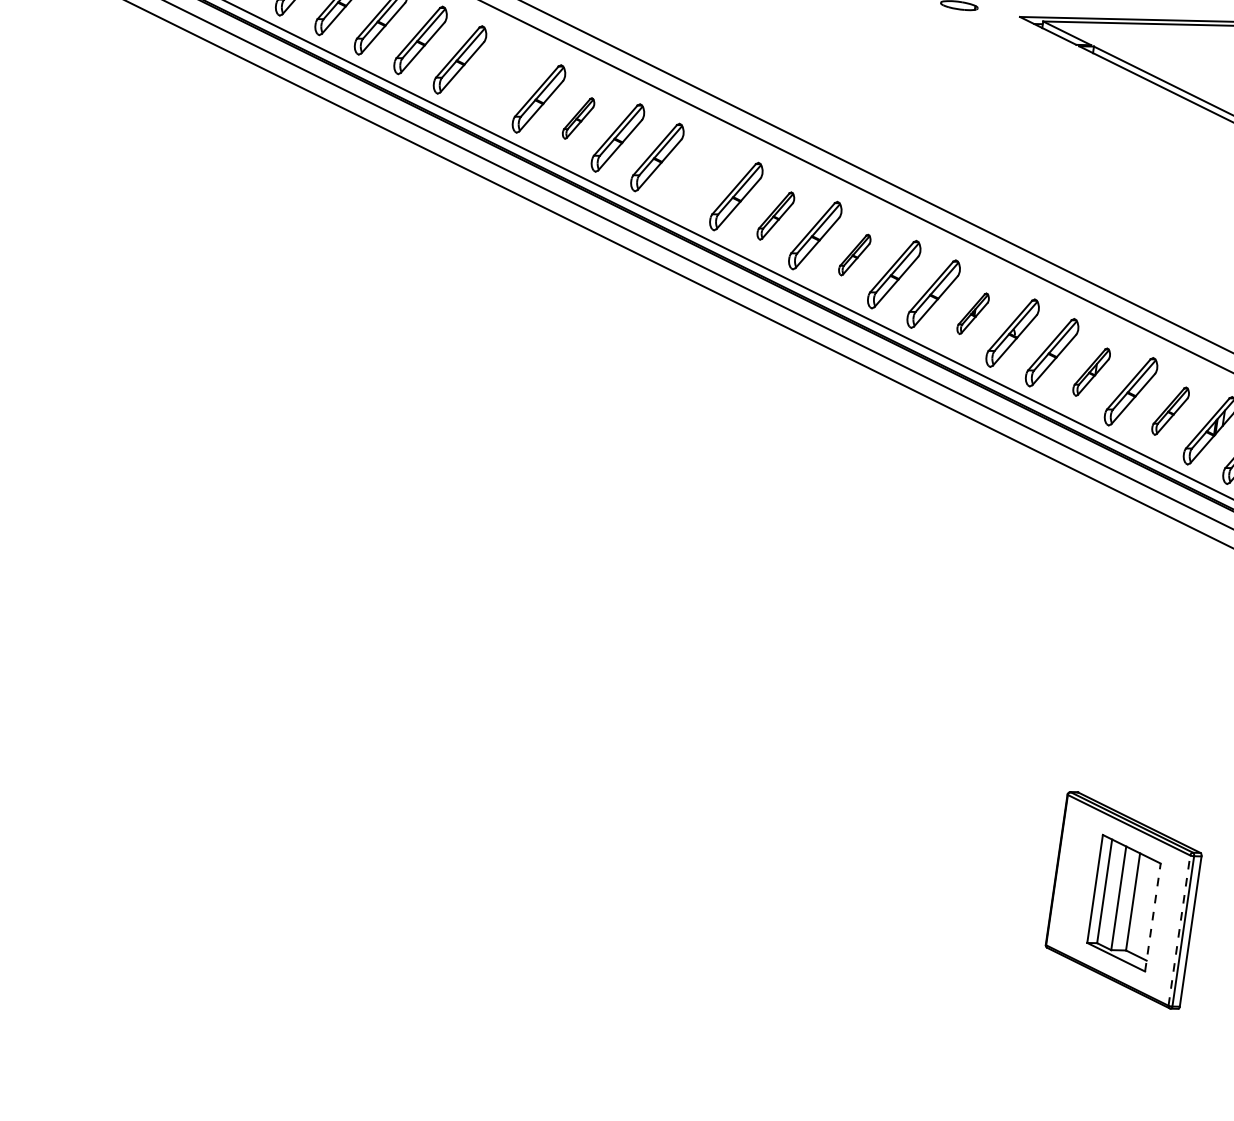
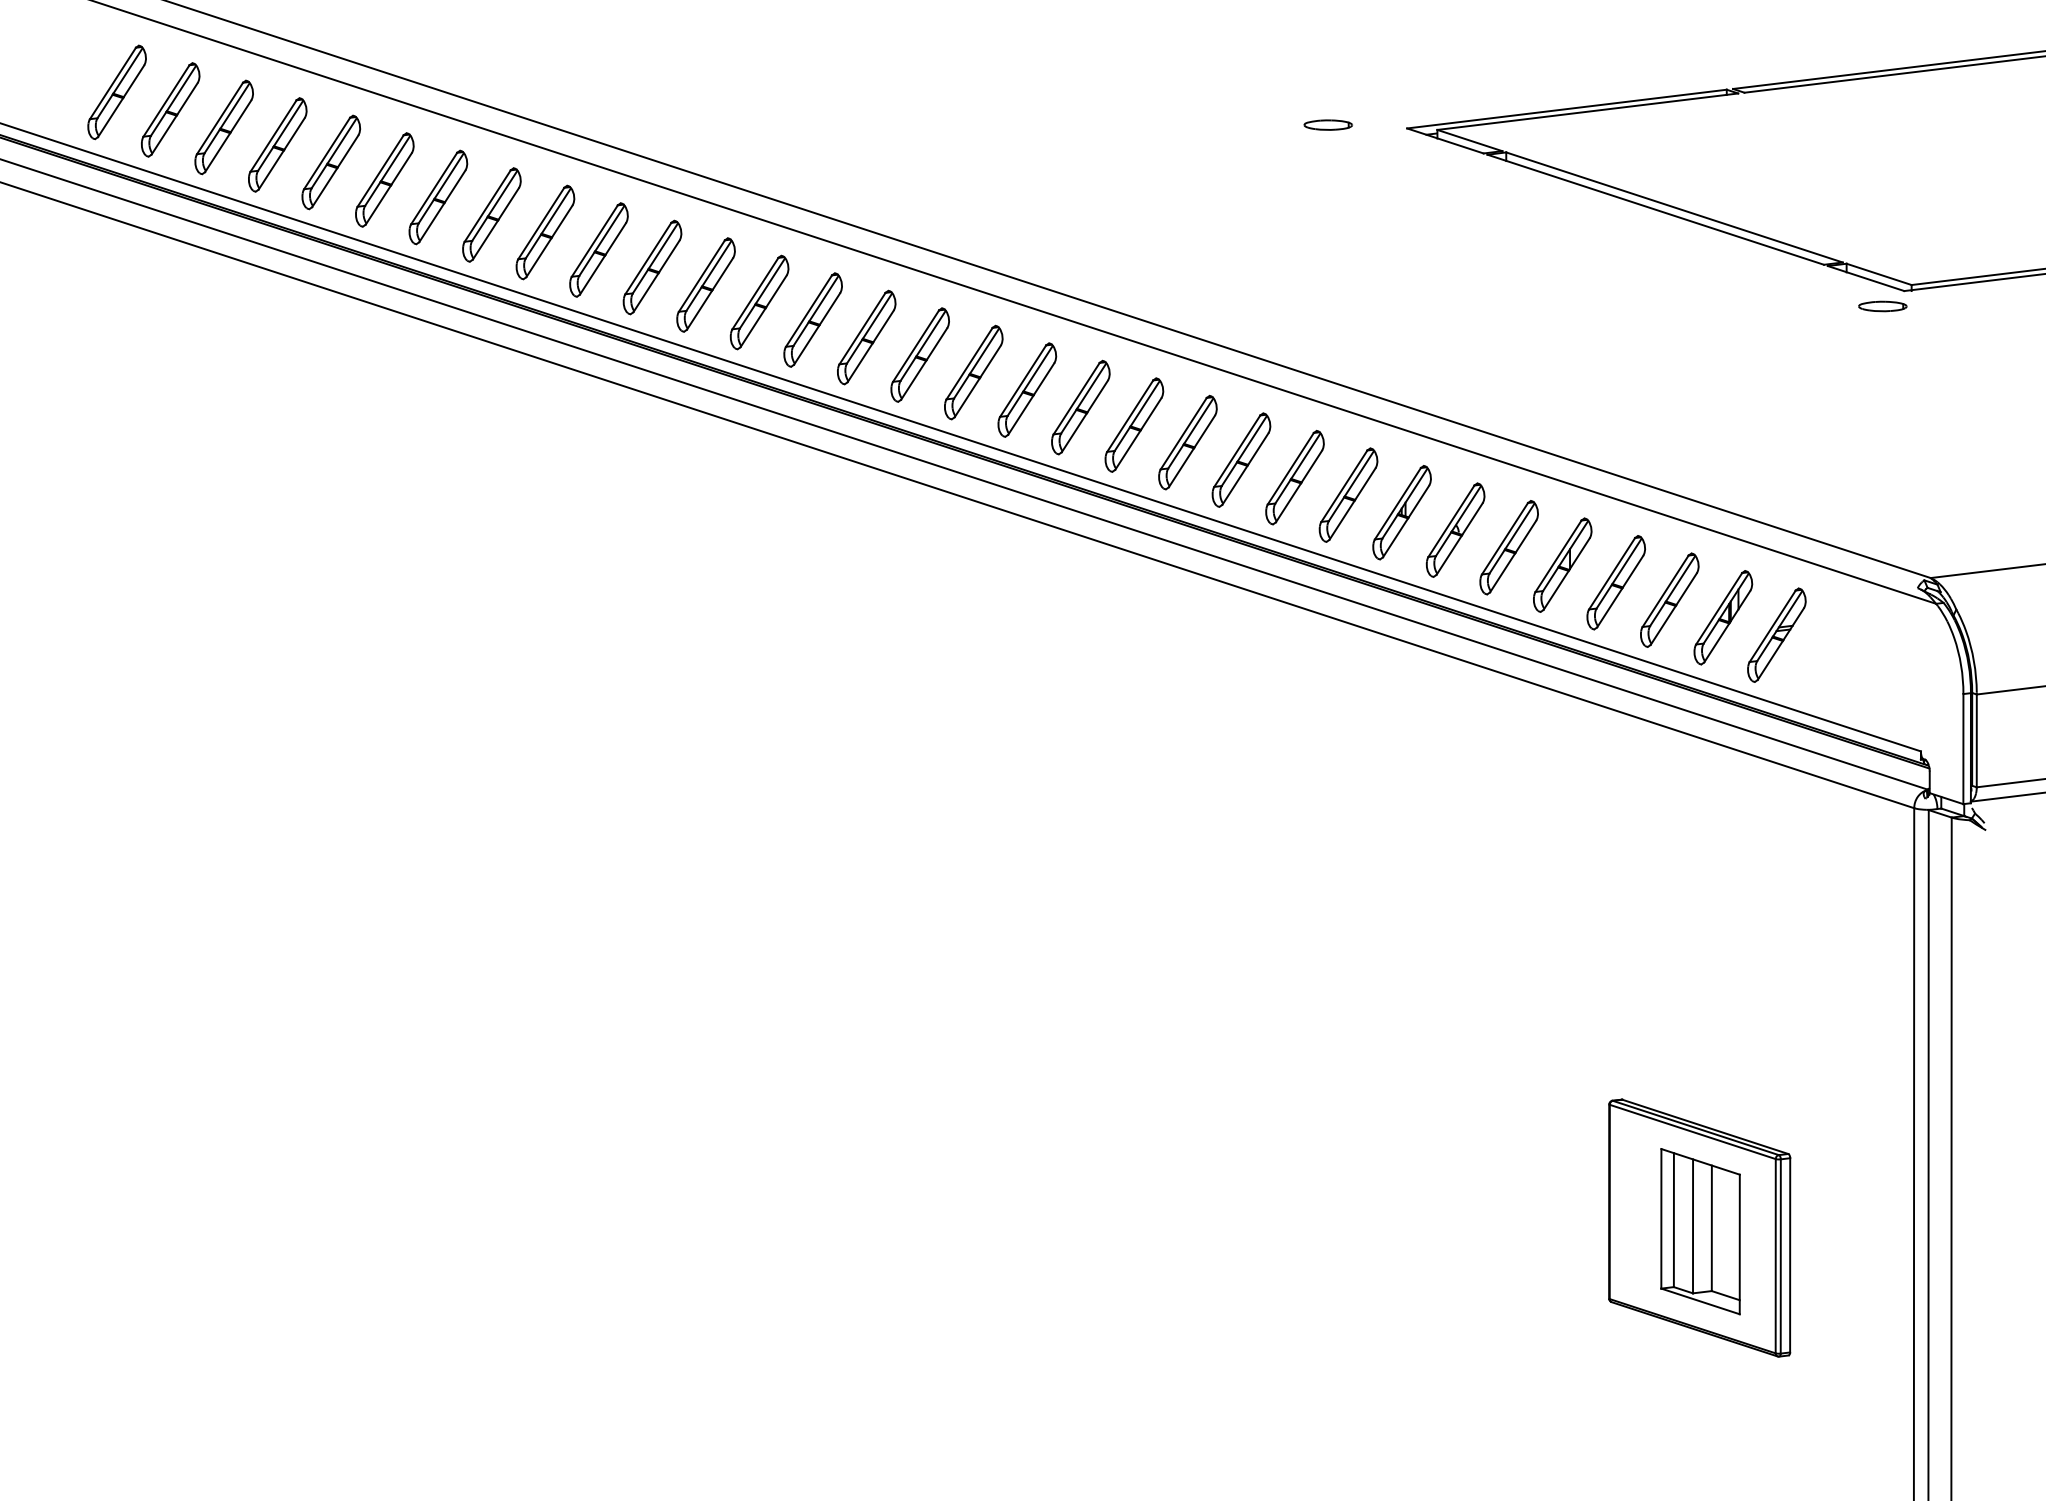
part: (499, 79) -> (759, 302), added
part: (578, 118) -> (866, 337), size x1.67
part: (697, 176) -> (1027, 389), added
part: (776, 215) -> (1134, 424), size x1.43
part: (854, 254) -> (1241, 459), size x1.67
part: (972, 313) -> (1401, 512), size x1.67
part: (1091, 371) -> (1562, 564), size x1.43
part: (1170, 410) -> (1669, 599), size x1.43
line: (1152, 917) -> (1739, 1244), dashed -> solid
line: (1179, 930) -> (1775, 1255), dashed -> solid

